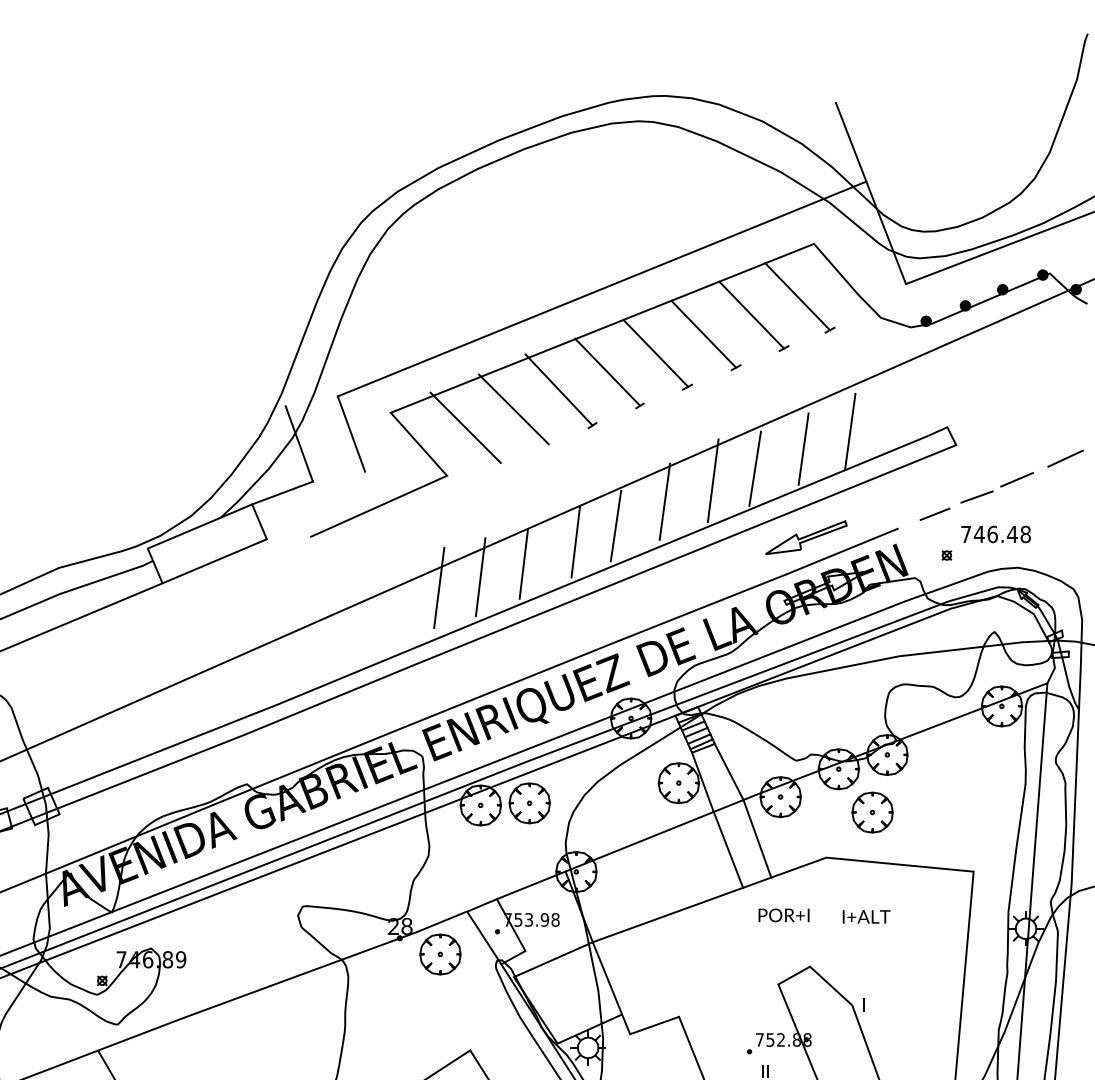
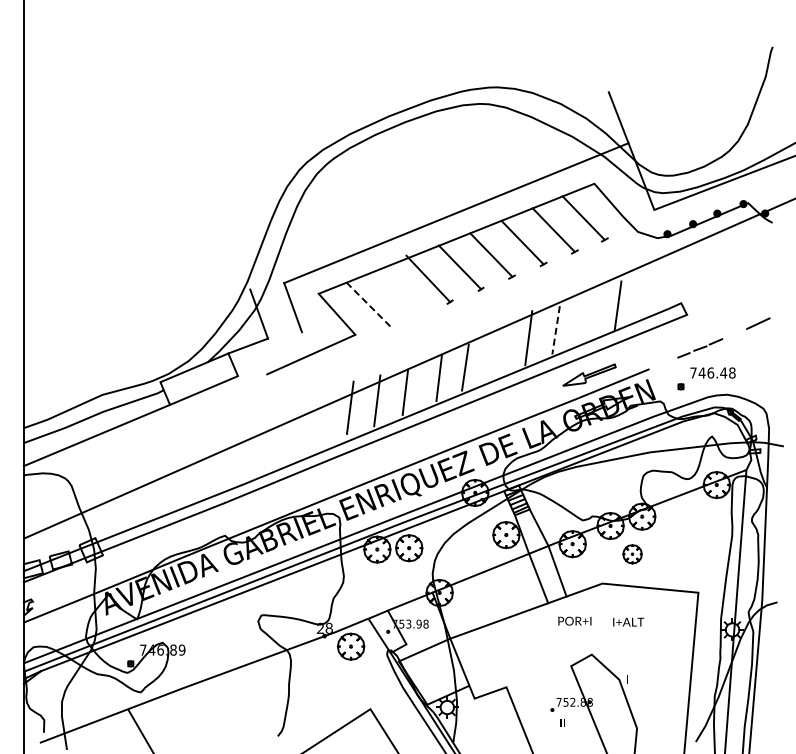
line: (513, 409) -> (398, 291), removed
line: (465, 427) -> (367, 303), solid -> dashed
line: (803, 449) -> (587, 317), removed
line: (755, 469) -> (556, 330), solid -> dashed
part: (975, 496) -> (699, 348), size x0.6
line: (663, 501) -> (496, 351), removed
part: (872, 813) -> (632, 554), size x0.7

